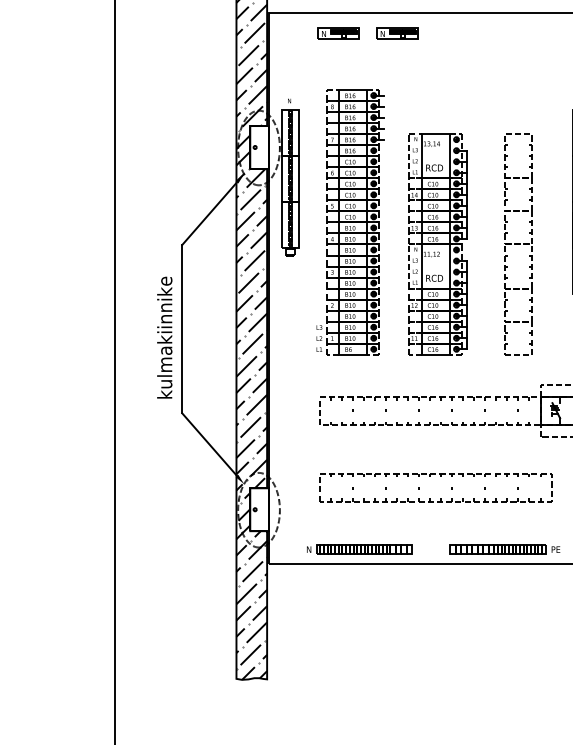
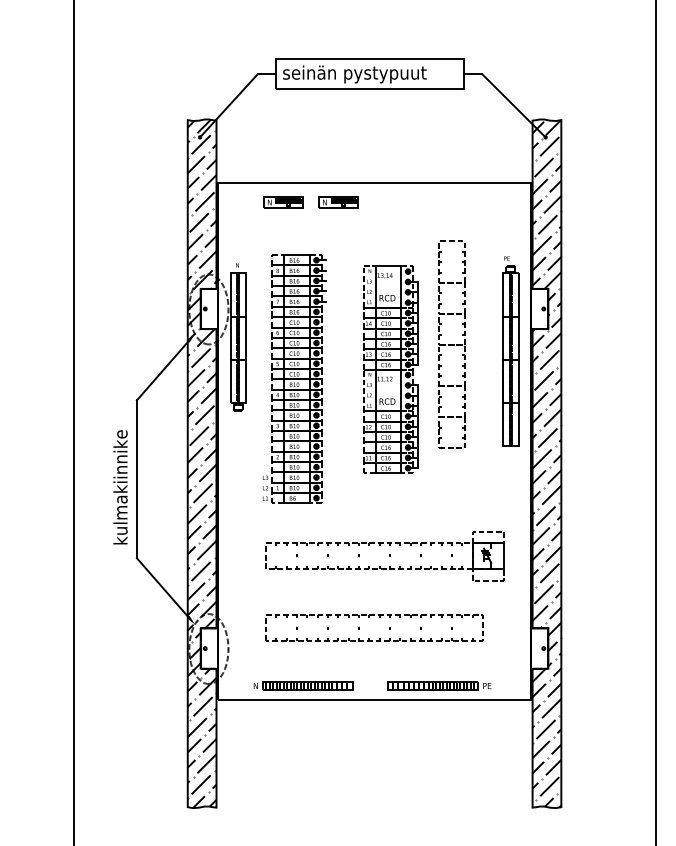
part: (437, 244) -> (390, 369), moved
part: (517, 244) -> (451, 344), moved

